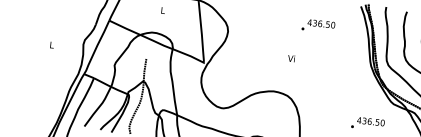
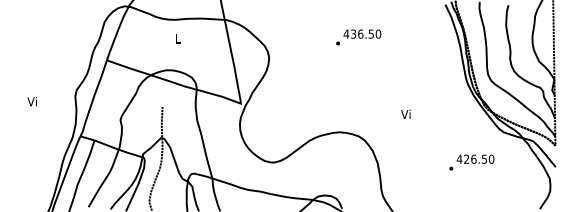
text: (318, 26) -> (358, 37), moved
text: (51, 44) -> (31, 101), L -> Vi
text: (291, 57) -> (405, 113), moved
text: (364, 121) -> (466, 159), 436.50 -> 426.50

